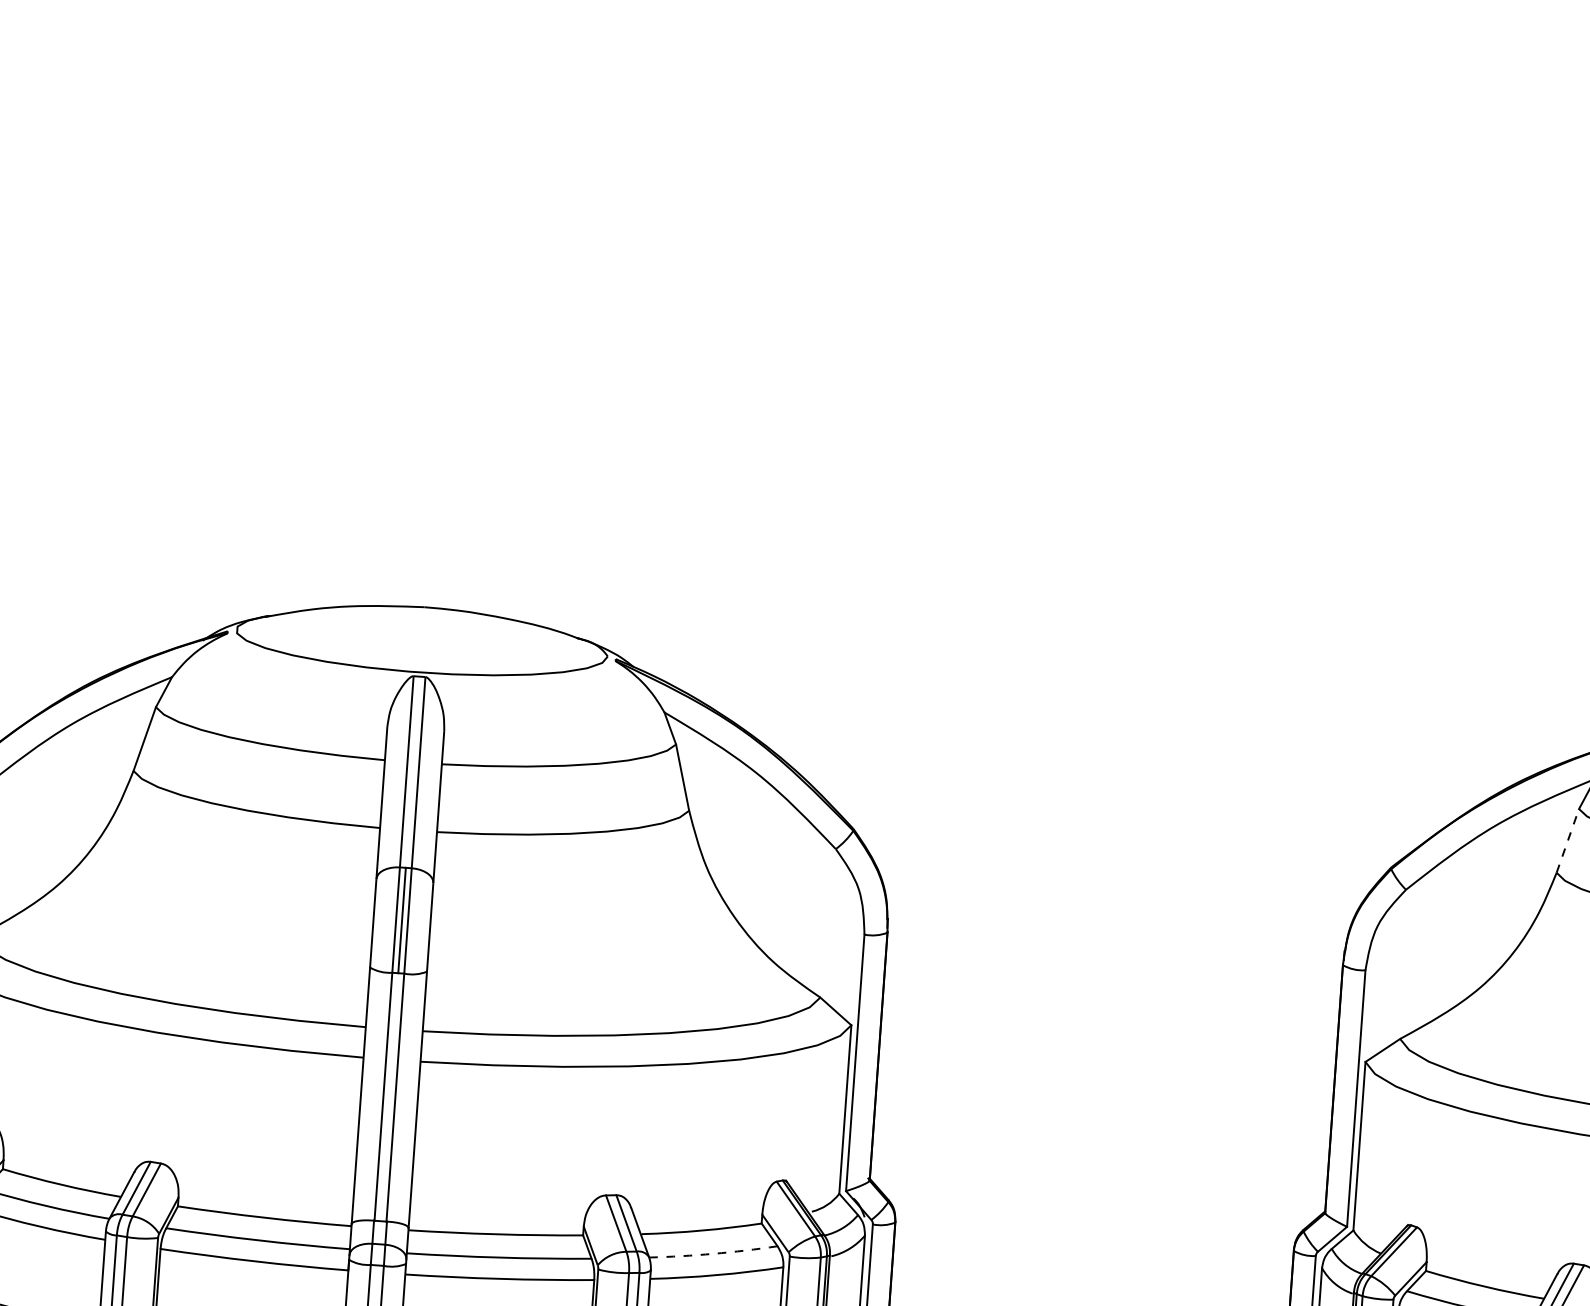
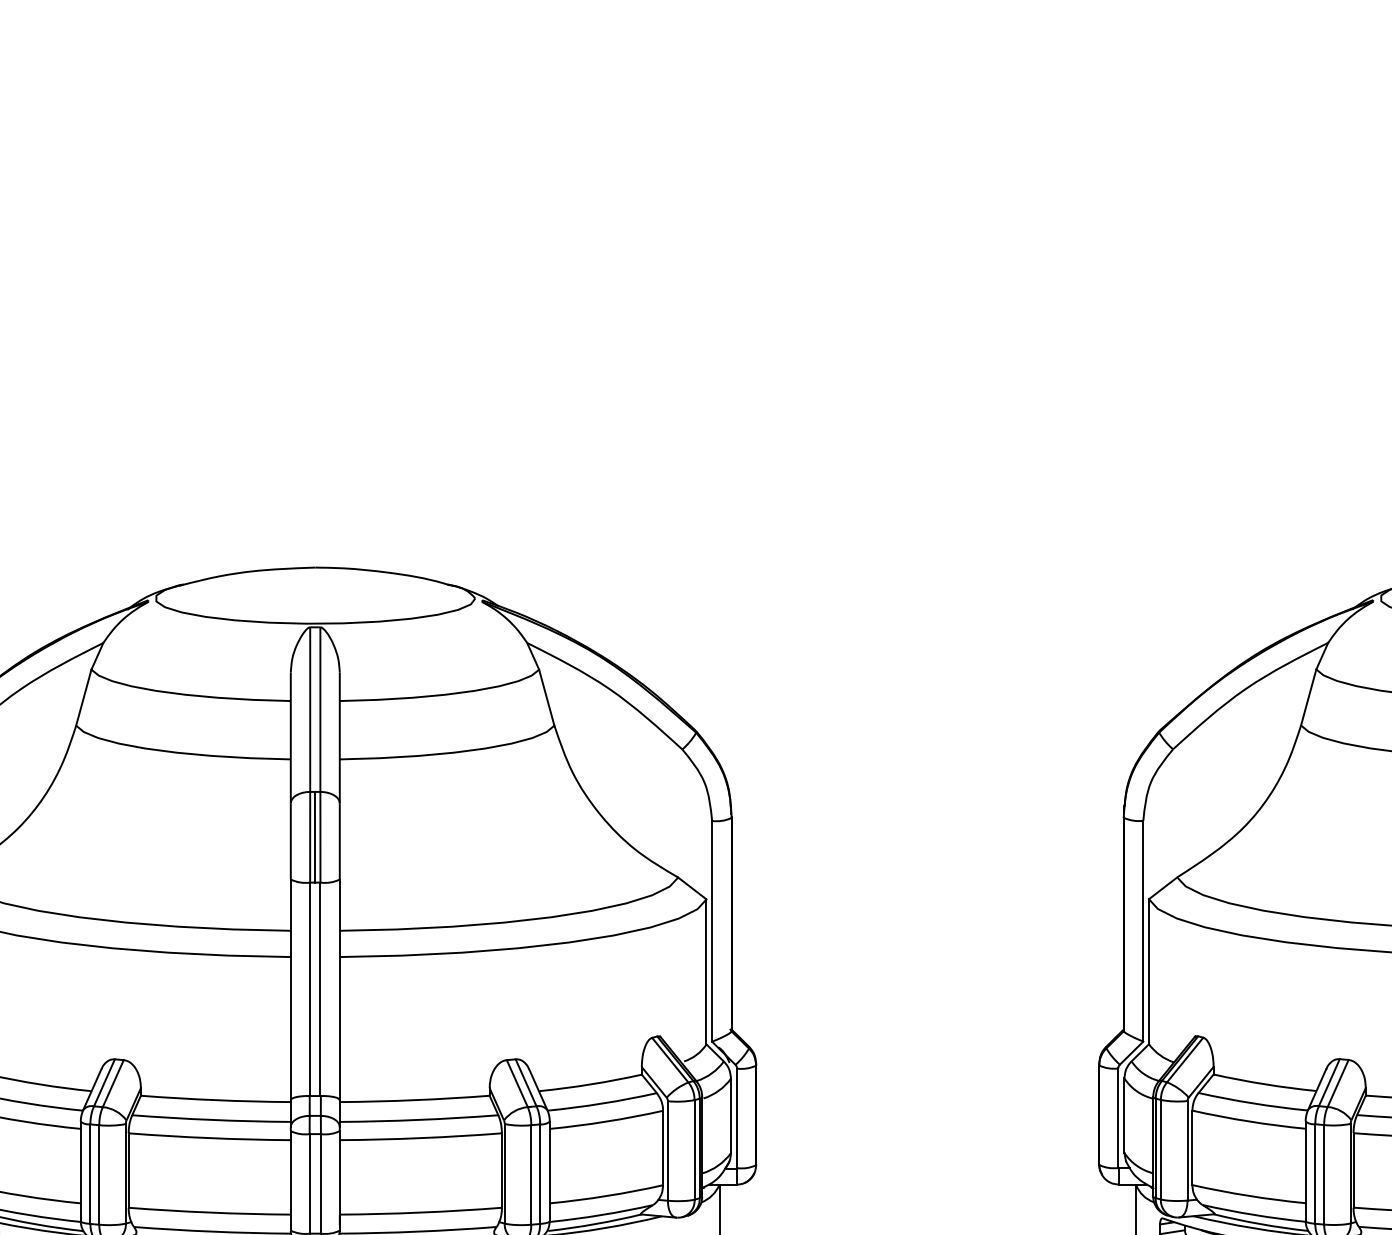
line: (1567, 840) -> (1308, 697), dashed -> solid
arc: (713, 1253) -> (602, 1103), dashed -> solid

